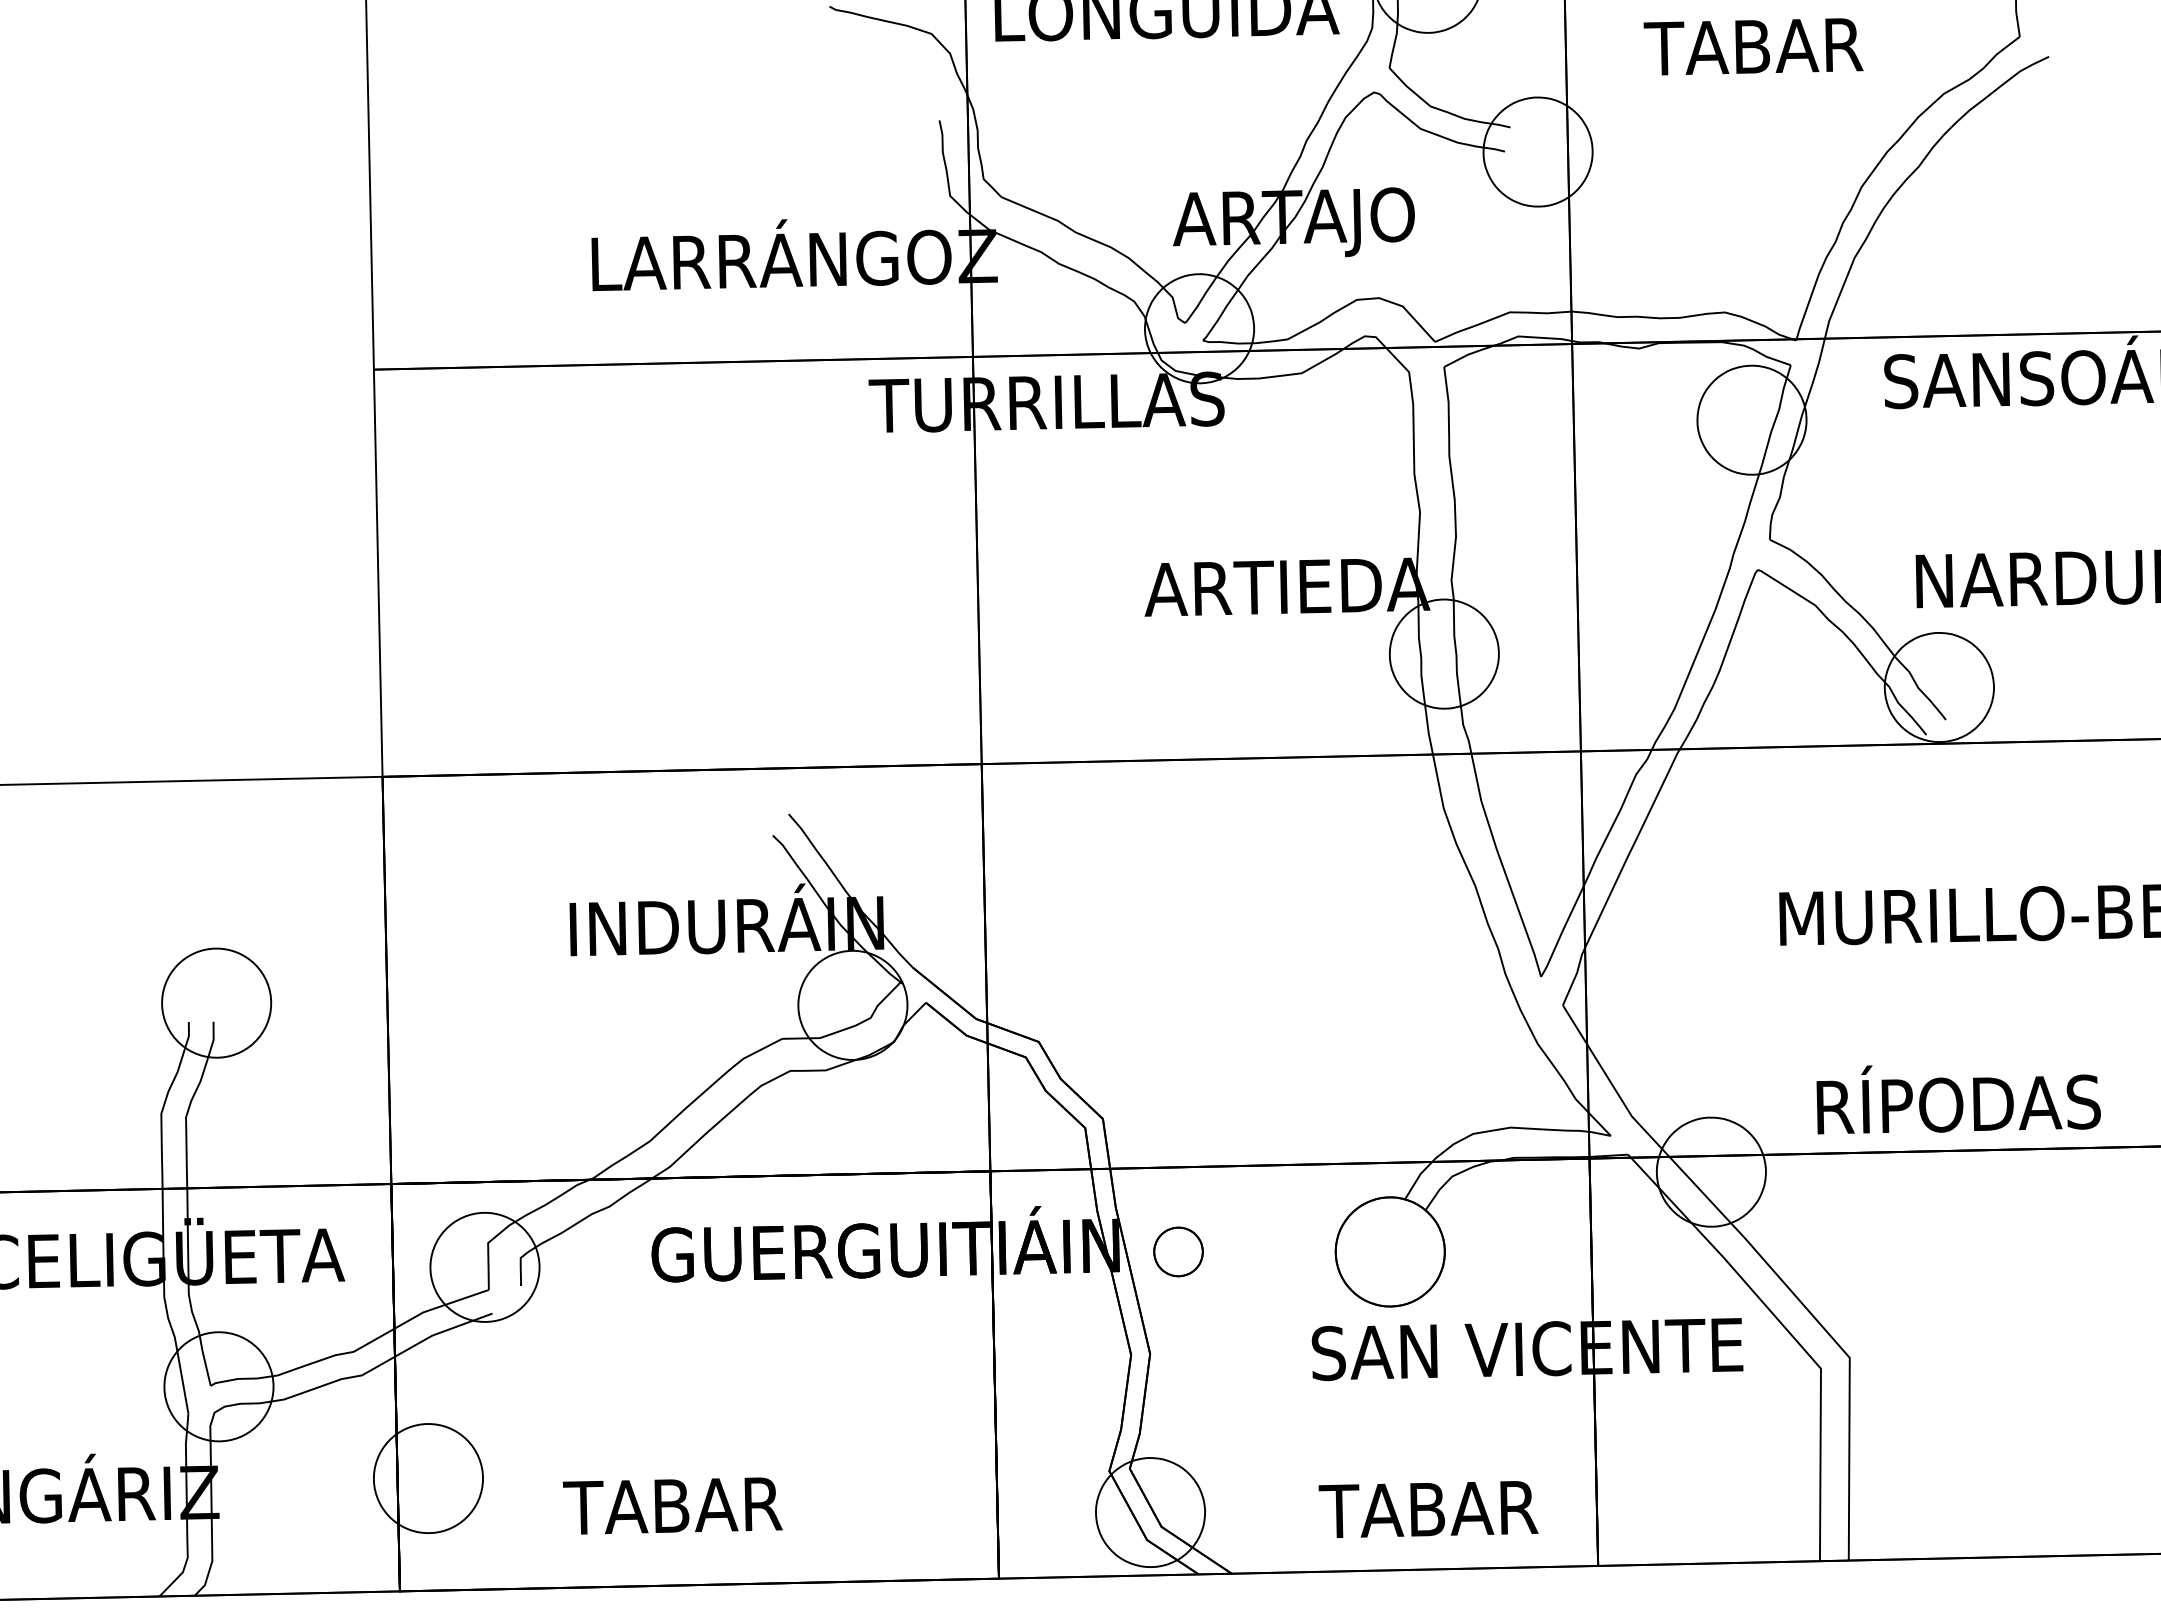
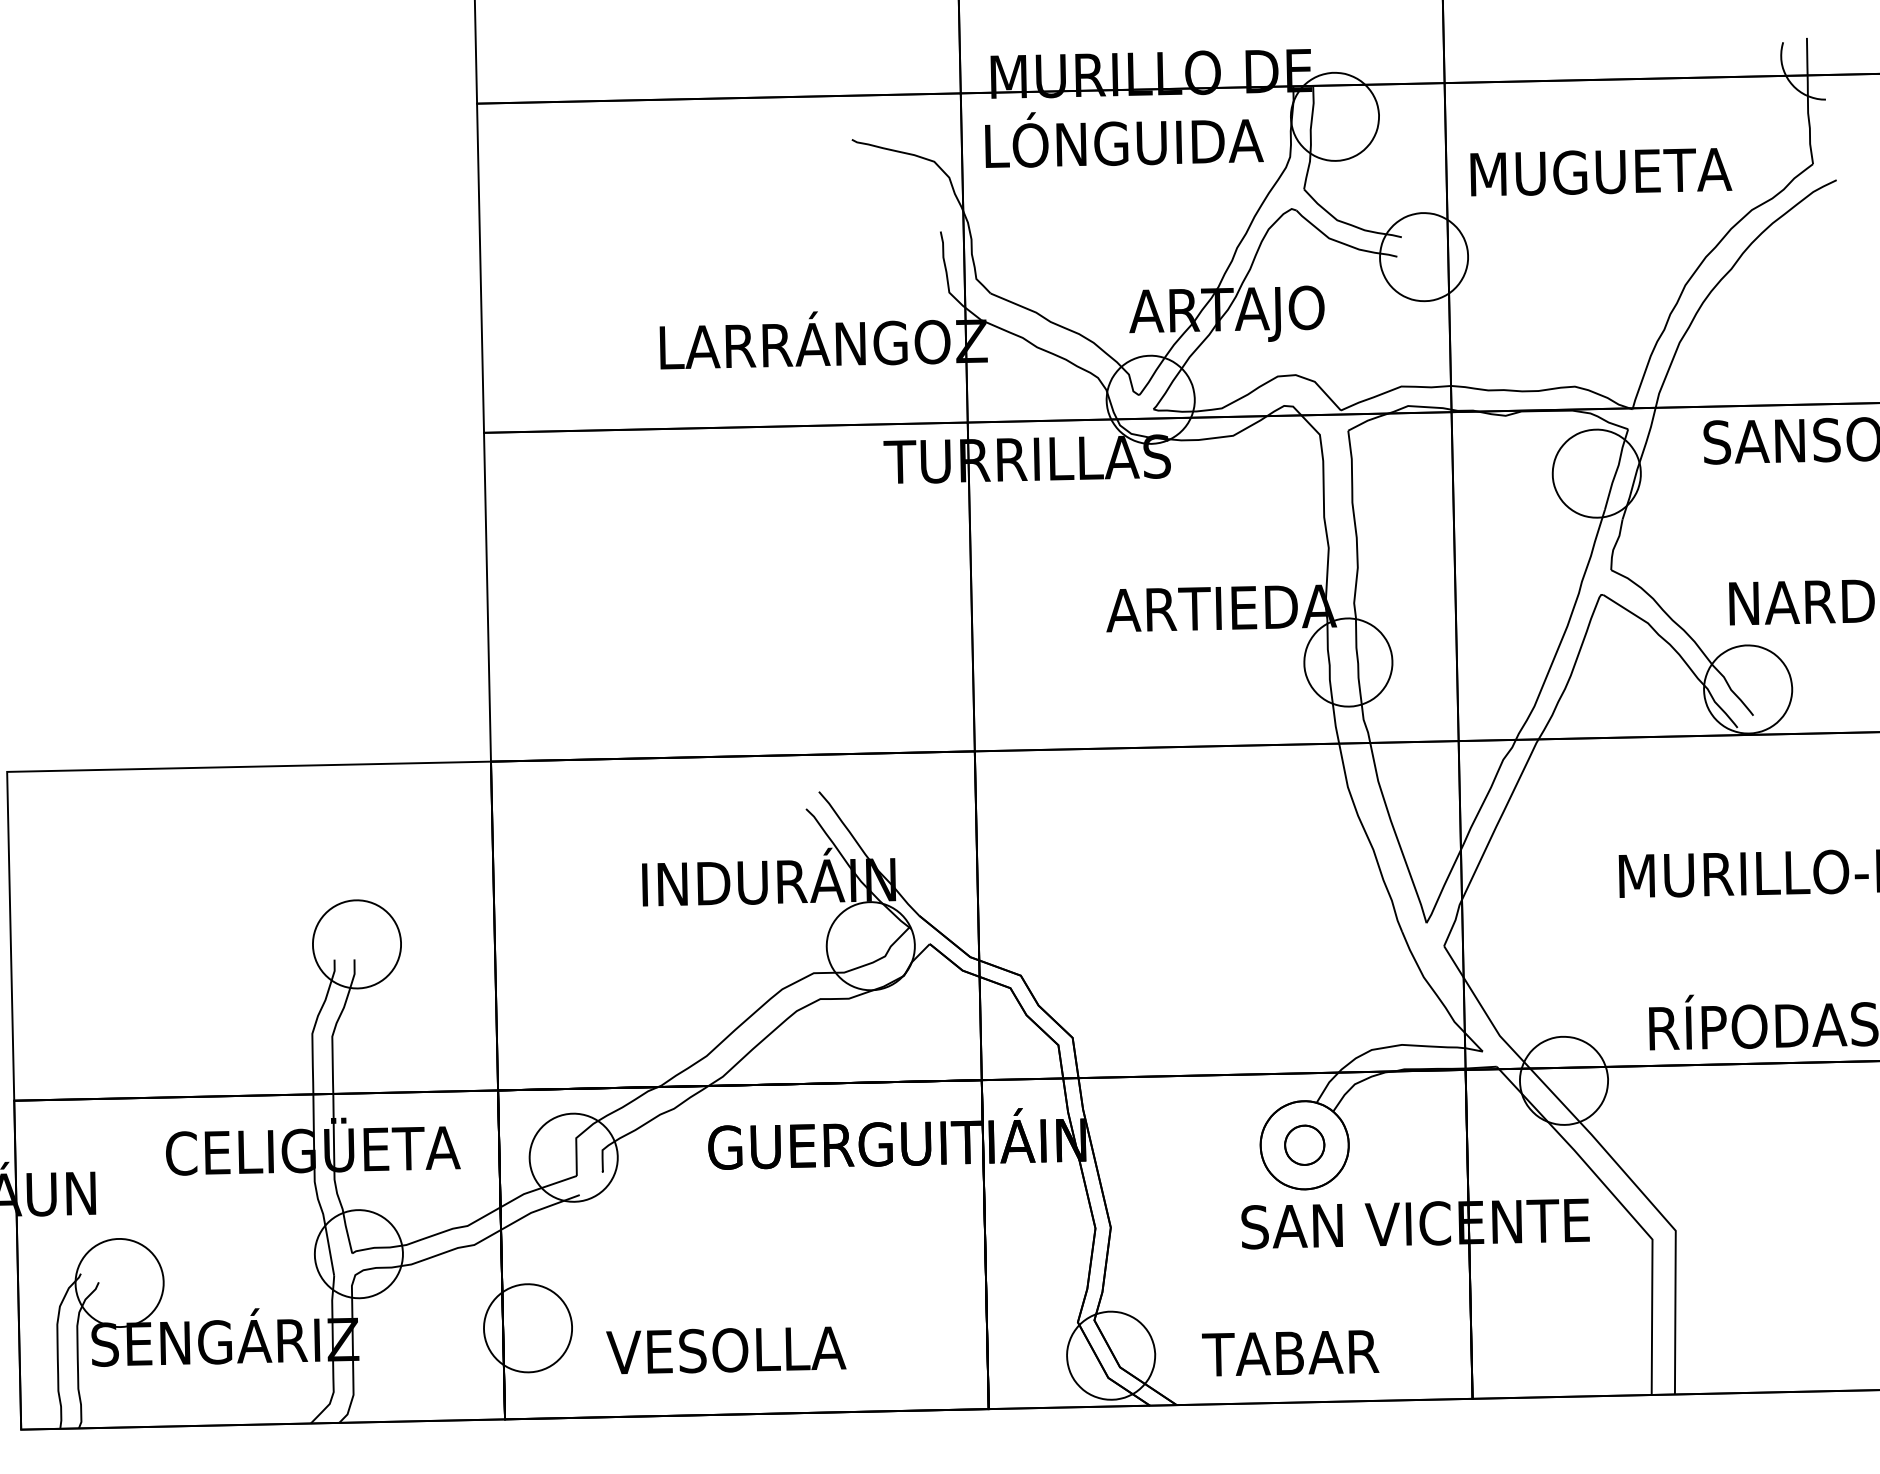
text: (1757, 47) -> (1601, 172), TABAR -> MUGUETA
part: (1178, 1250) -> (1304, 1144), moved
text: (674, 1506) -> (726, 1350), TABAR -> VESOLLA
text: (1428, 1509) -> (1290, 1353), moved

